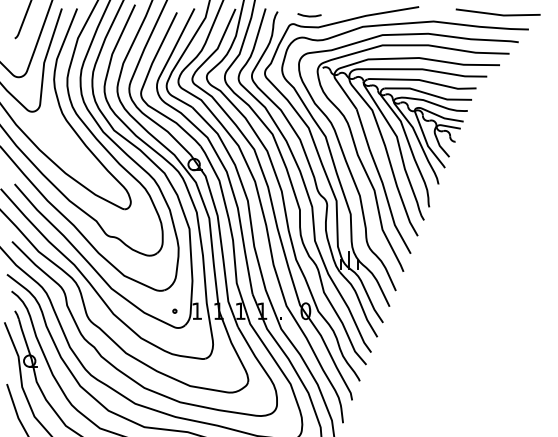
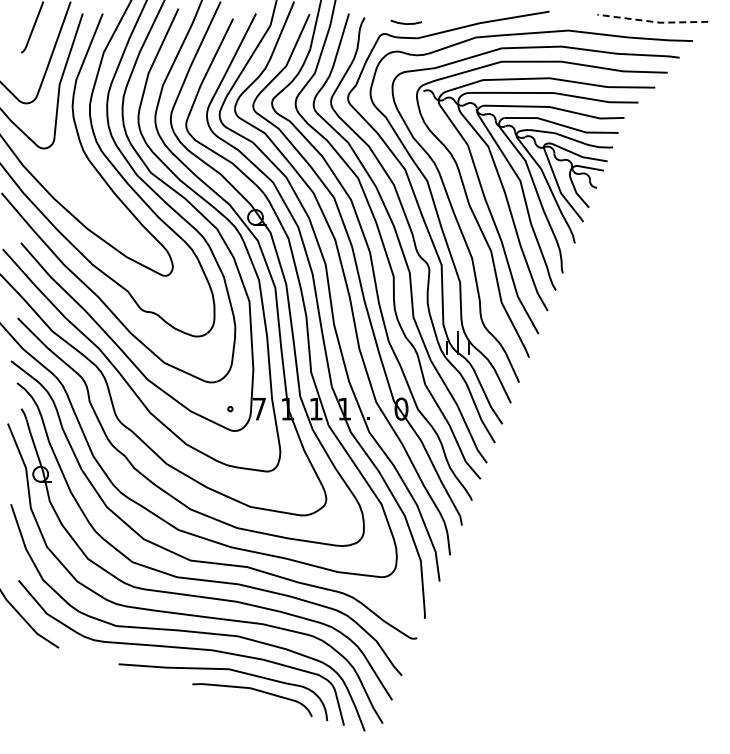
line: (498, 14) -> (653, 21), solid -> dashed
text: (197, 311) -> (259, 409), 1 -> 7

